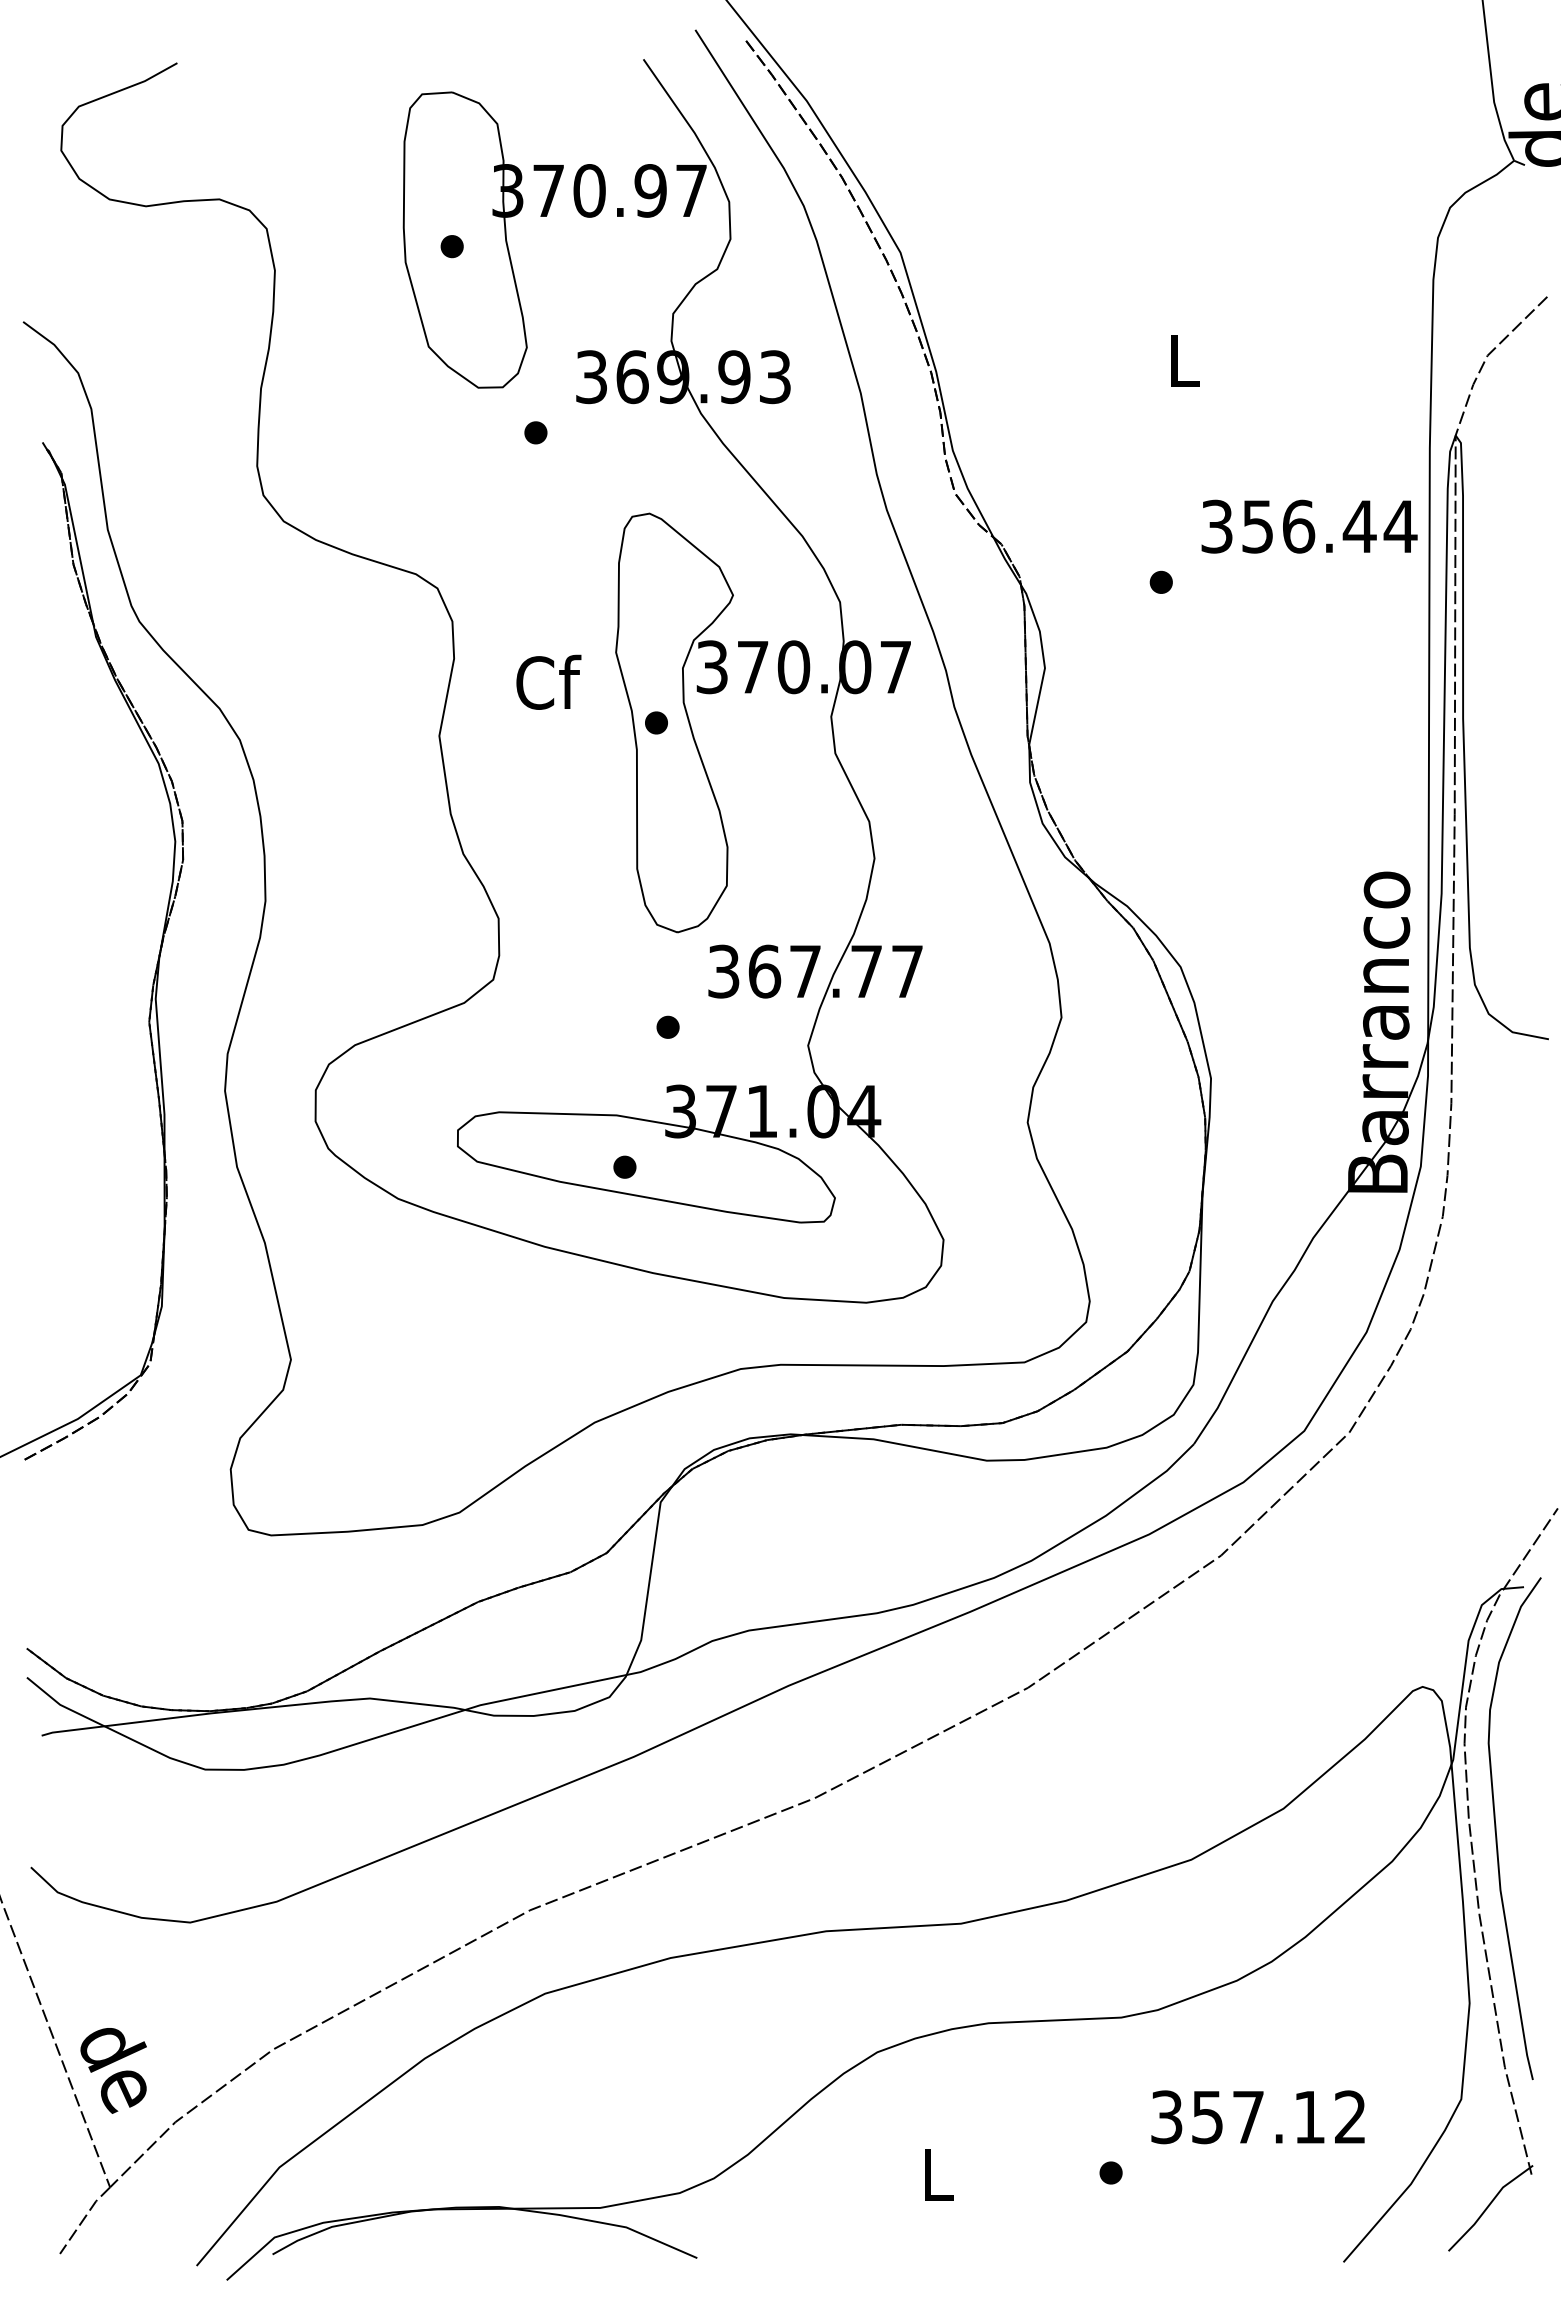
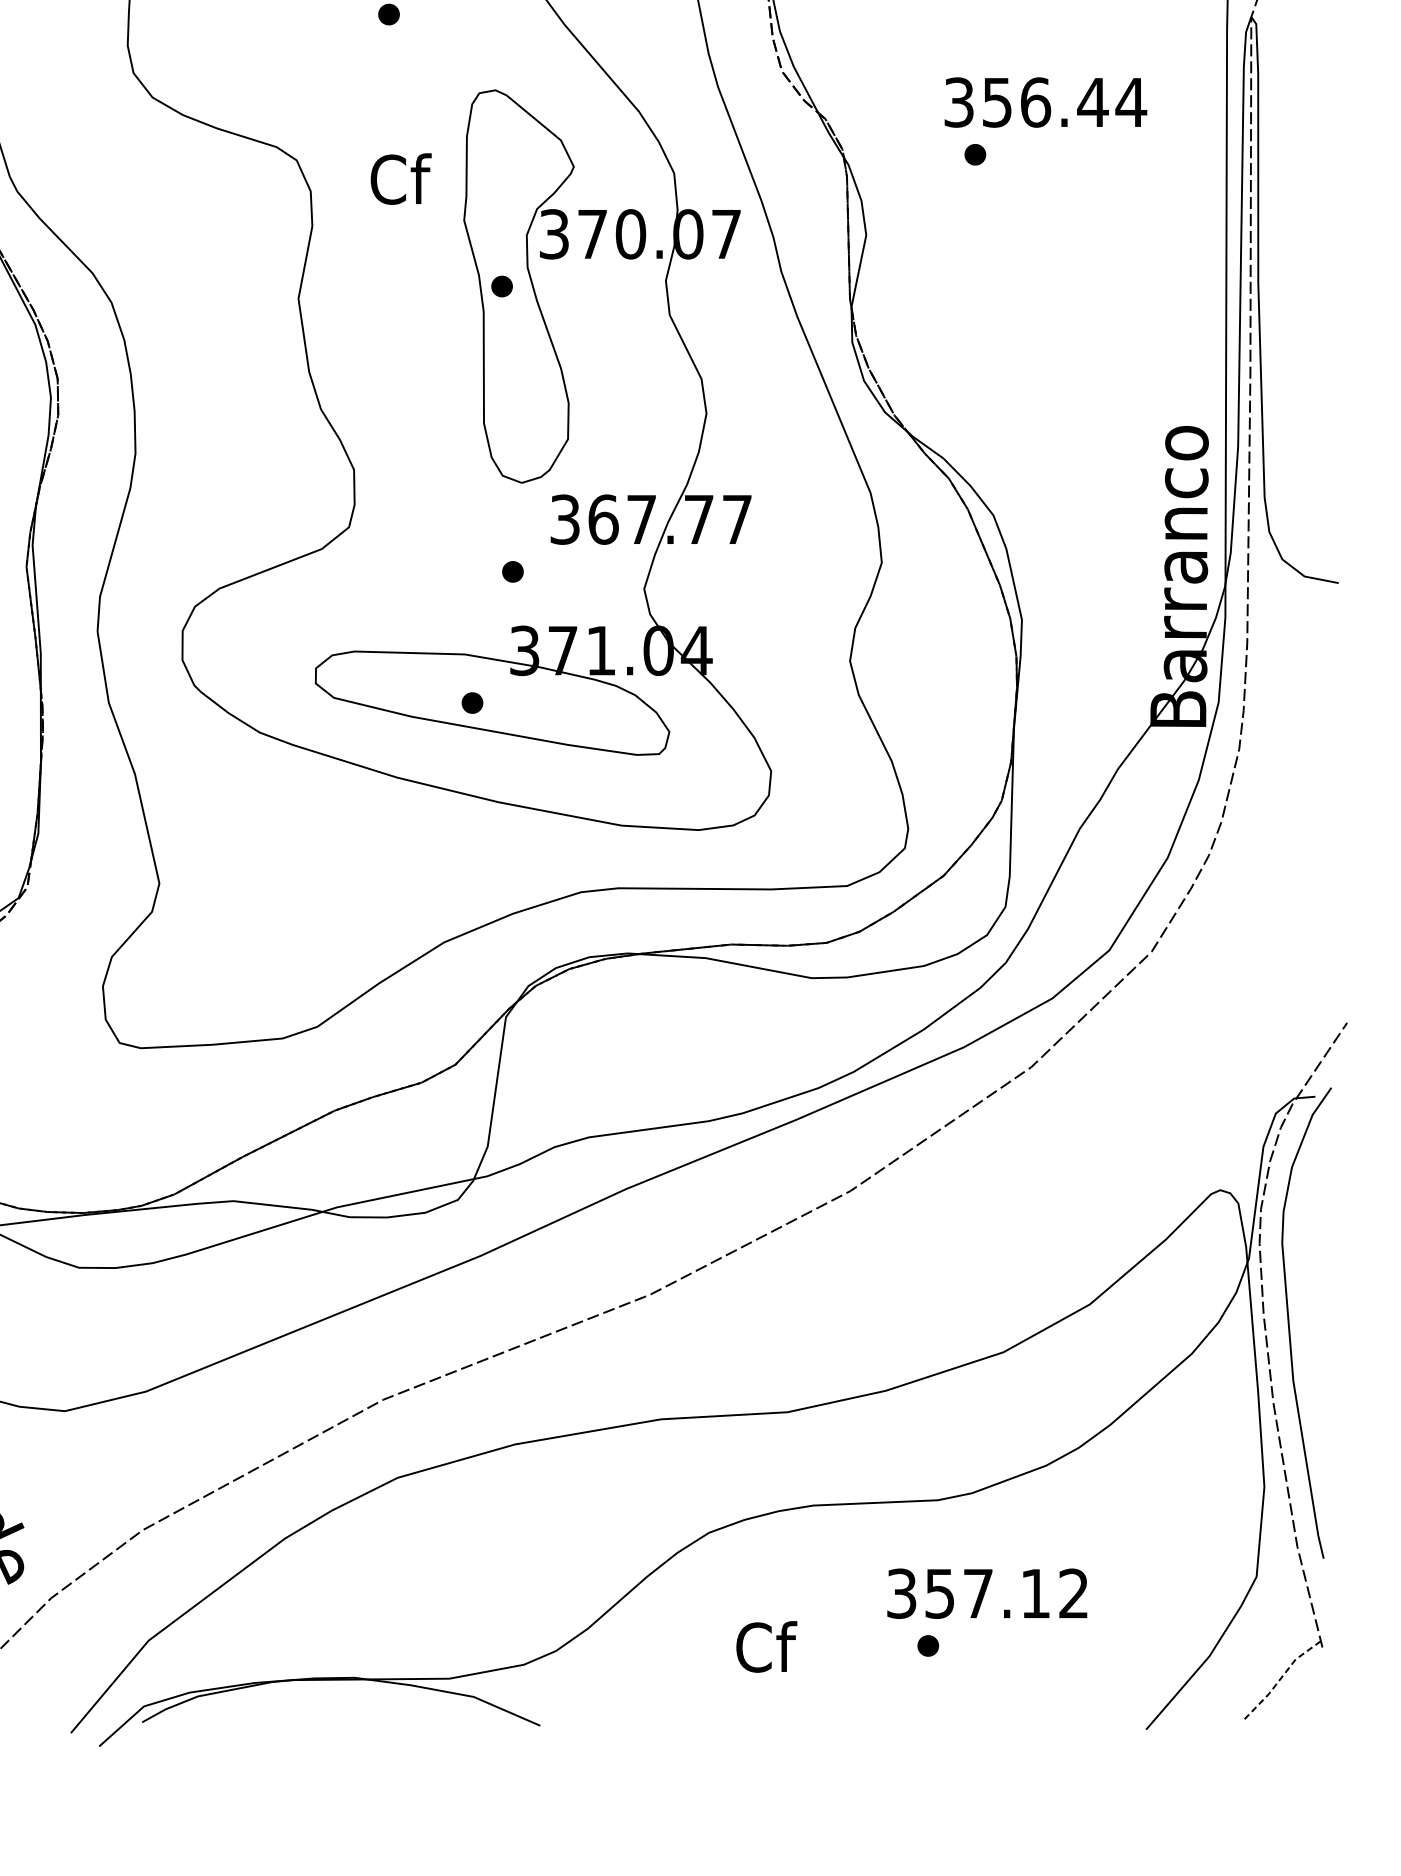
text: (1309, 526) -> (1045, 102), moved
text: (548, 681) -> (400, 178), moved
text: (1257, 2117) -> (986, 1593), moved
text: (938, 2173) -> (766, 1646), L -> Cf
line: (1488, 2205) -> (1282, 1676), solid -> dashed

